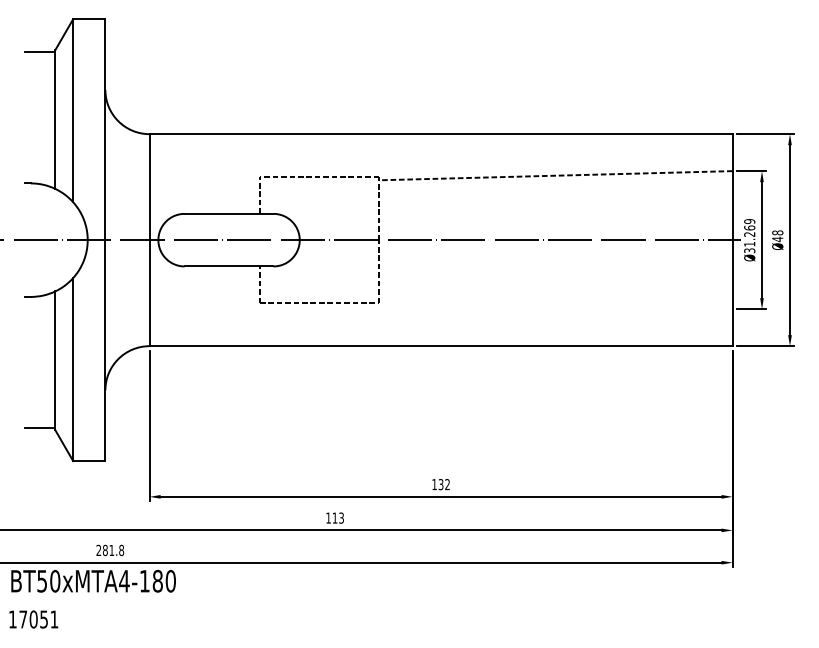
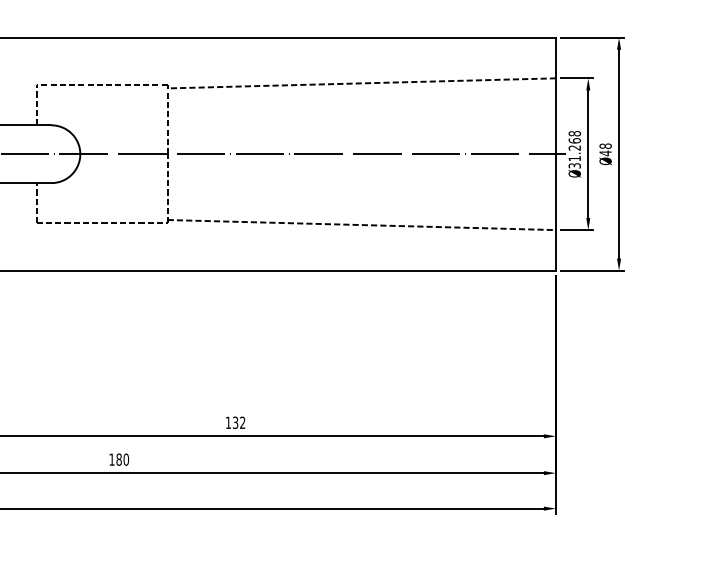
text: (749, 221) -> (574, 133), Ø31.269 -> Ø31.268
line: (555, 304) -> (361, 224), added
text: (338, 517) -> (122, 458), 113 -> 180

